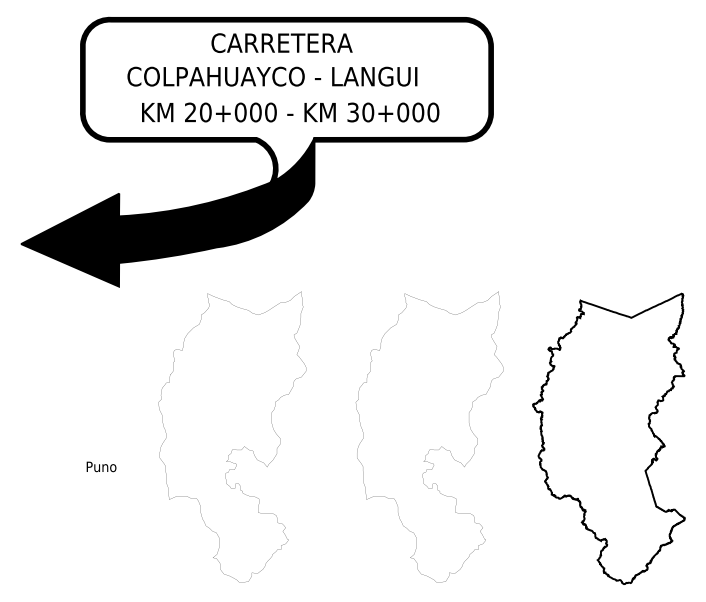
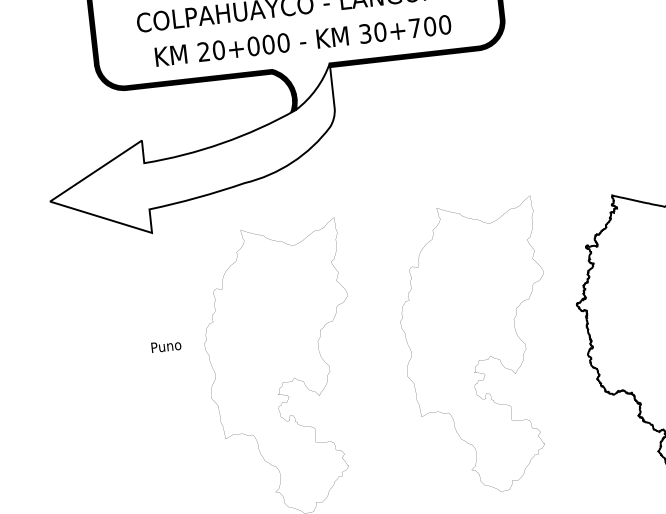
text: (403, 112) -> (415, 28), 30+000 -> 30+700
fill: (167, 211) -> (191, 152), removed
text: (101, 466) -> (166, 345), moved

